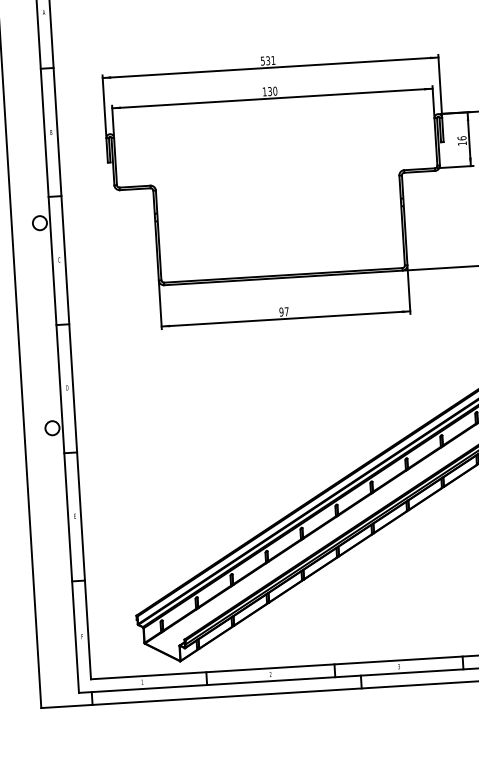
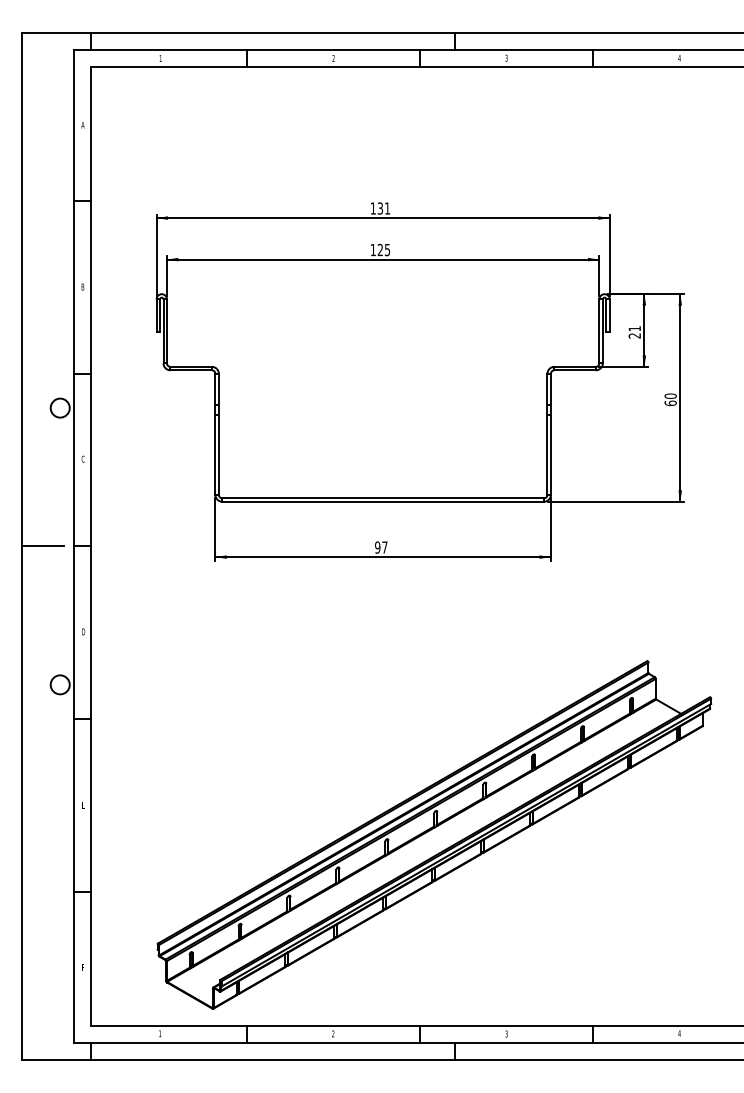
text: (262, 61) -> (372, 208), 531 -> 131
text: (272, 91) -> (383, 249), 130 -> 125
text: (462, 141) -> (634, 332), 16 -> 21
line: (33, 326) -> (42, 546), added

